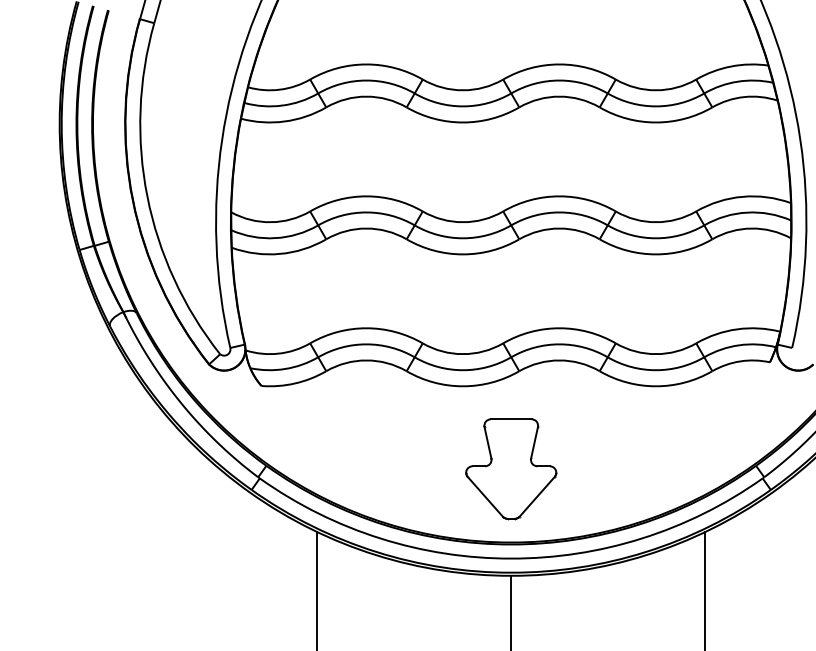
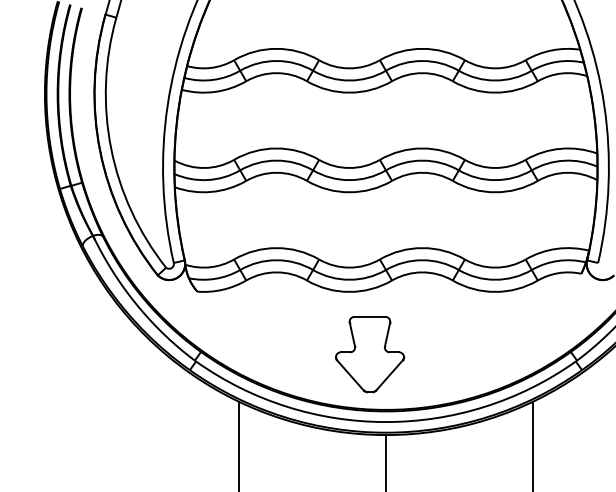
part: (511, 469) -> (370, 354), moved

